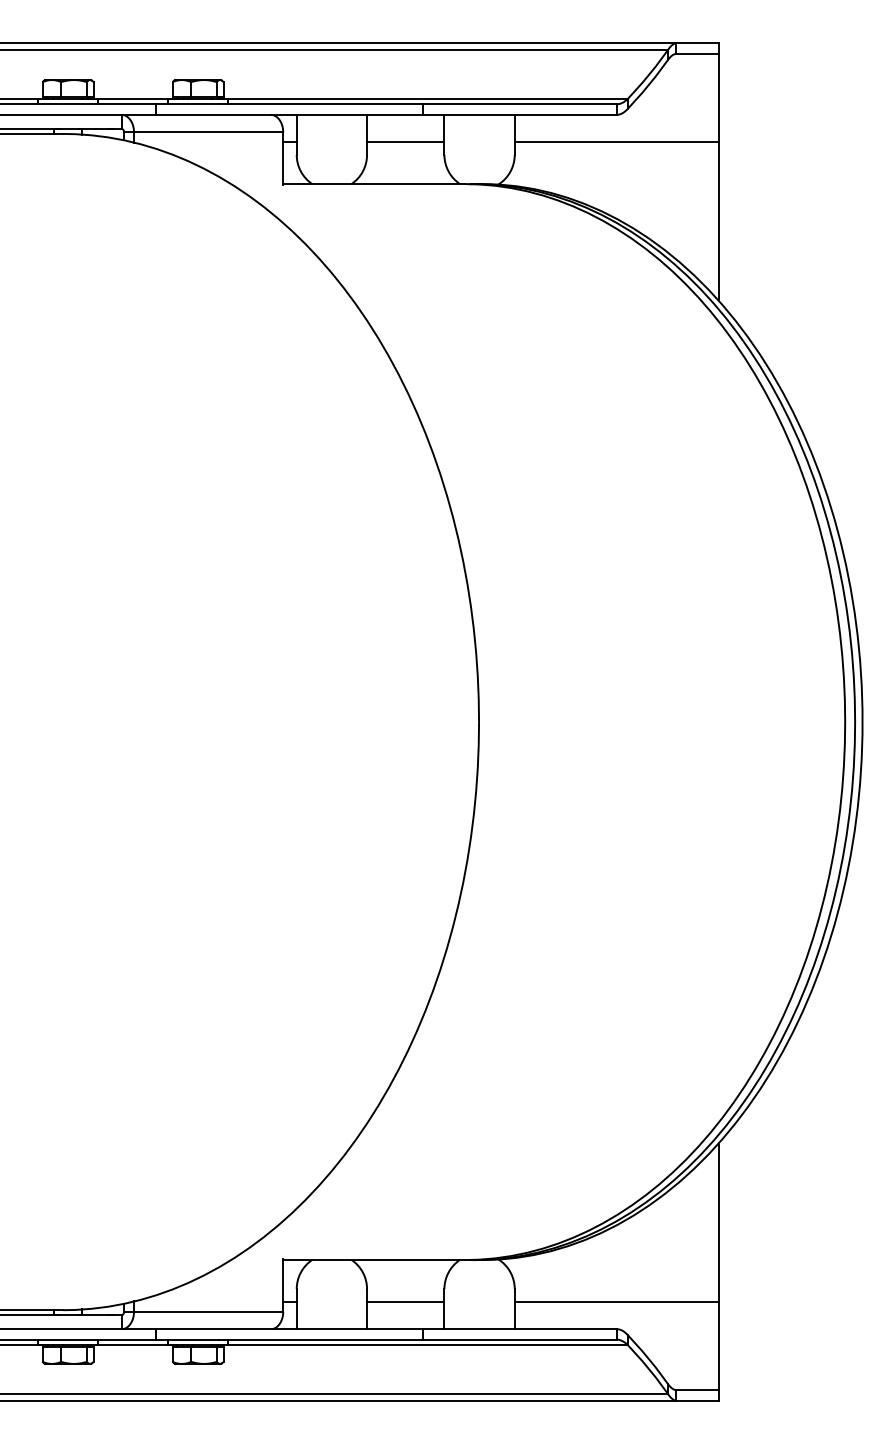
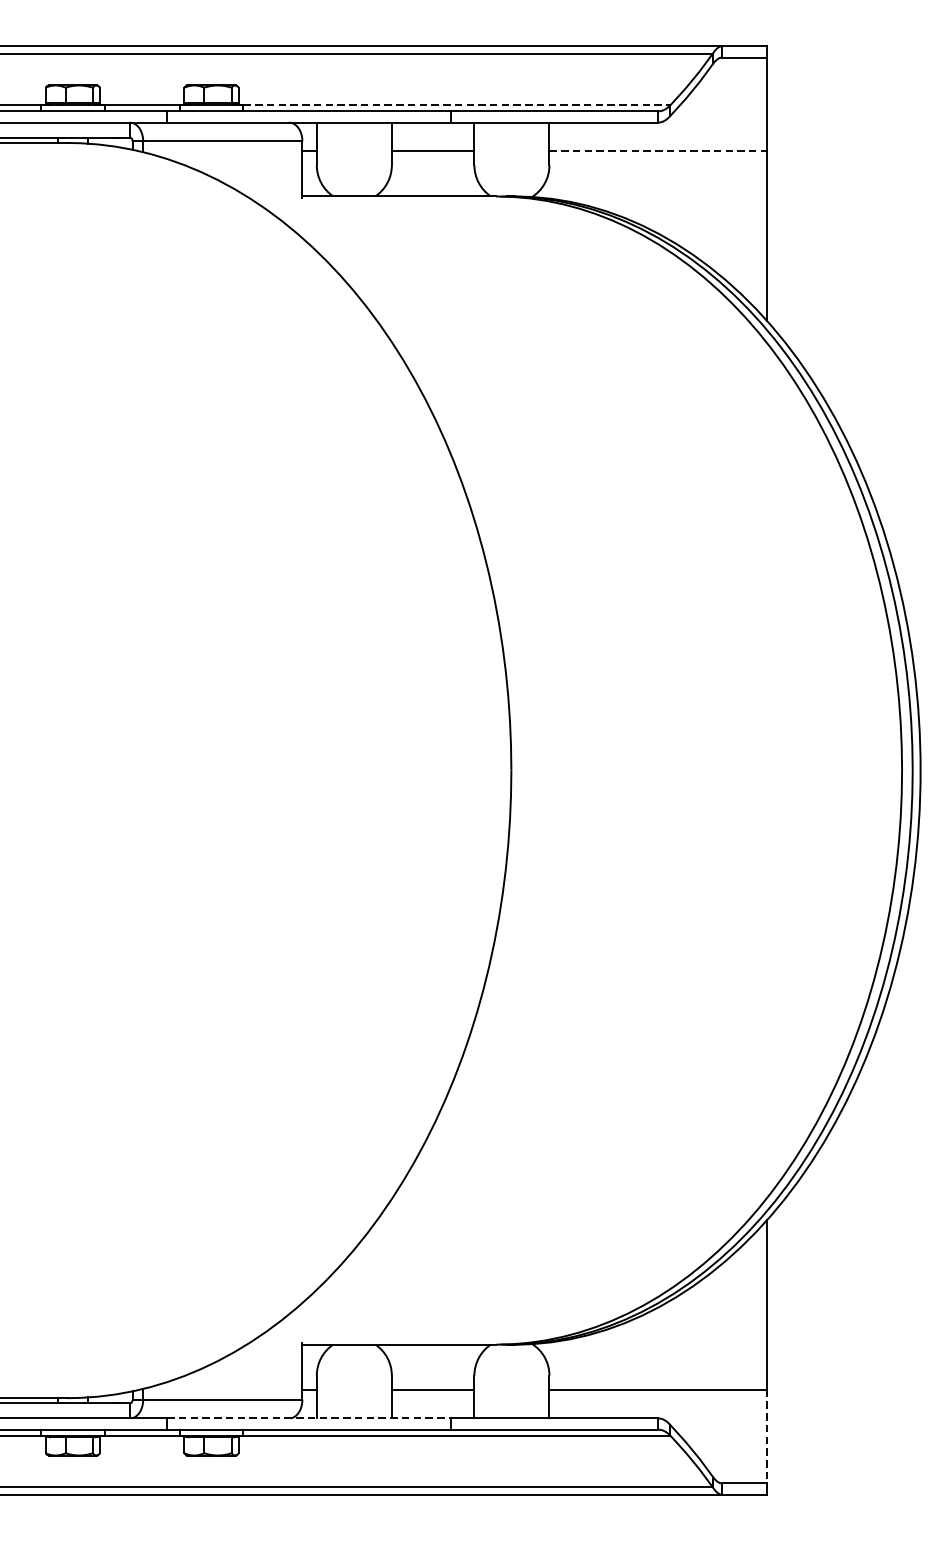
line: (428, 98) -> (457, 105), solid -> dashed
line: (616, 141) -> (658, 151), solid -> dashed
line: (290, 1329) -> (310, 1418), solid -> dashed
line: (718, 1346) -> (766, 1436), solid -> dashed

